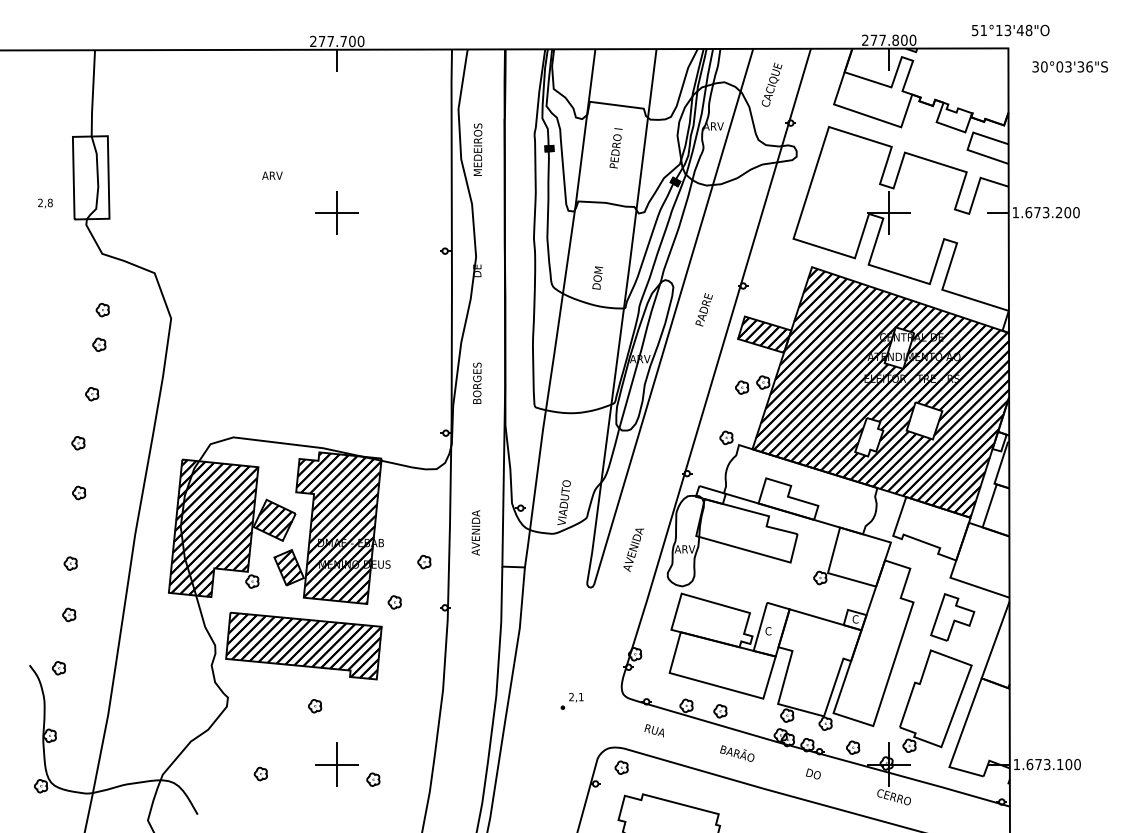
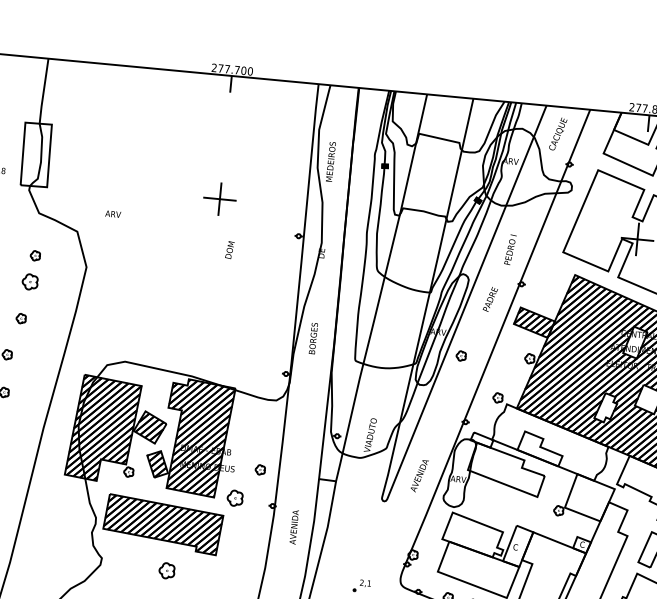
text: (615, 148) -> (509, 249), moved
text: (272, 175) -> (113, 214), moved
text: (597, 277) -> (229, 249), moved
part: (99, 344) -> (30, 281), size x1.6
part: (742, 387) -> (461, 356), moved
text: (475, 532) -> (293, 526), moved
part: (394, 602) -> (234, 498), size x1.6
part: (315, 706) -> (167, 571), size x1.6

